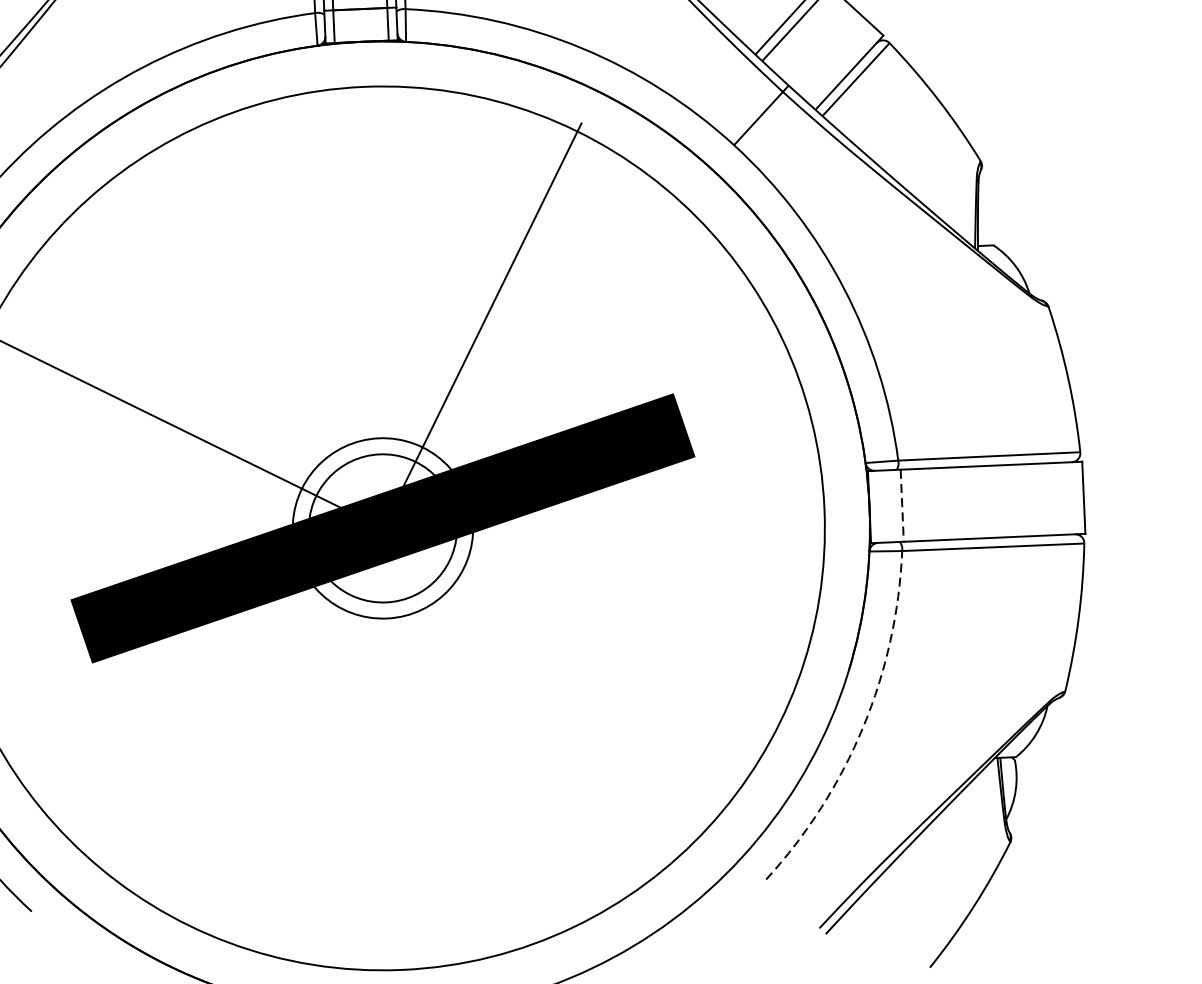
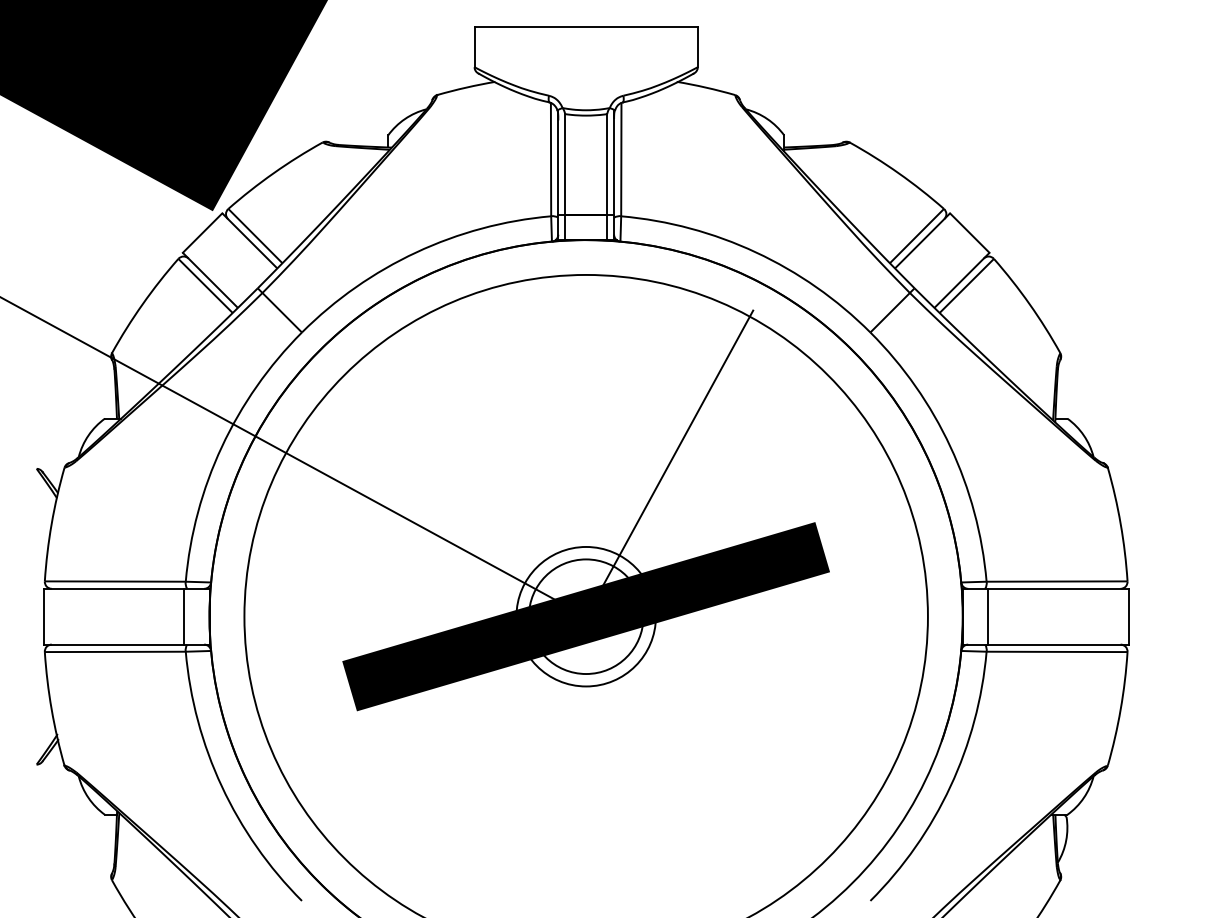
line: (902, 505) -> (988, 616), dashed -> solid
arc: (863, 727) -> (950, 786), dashed -> solid

